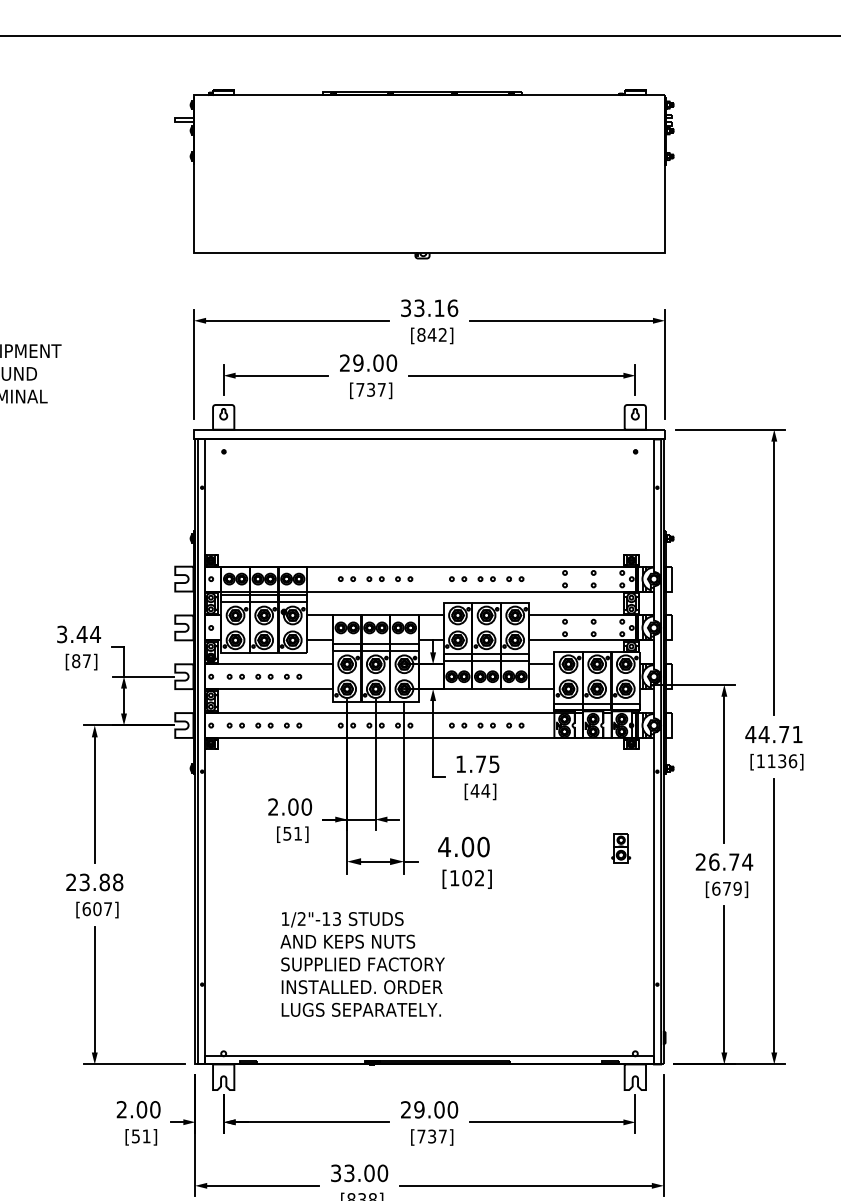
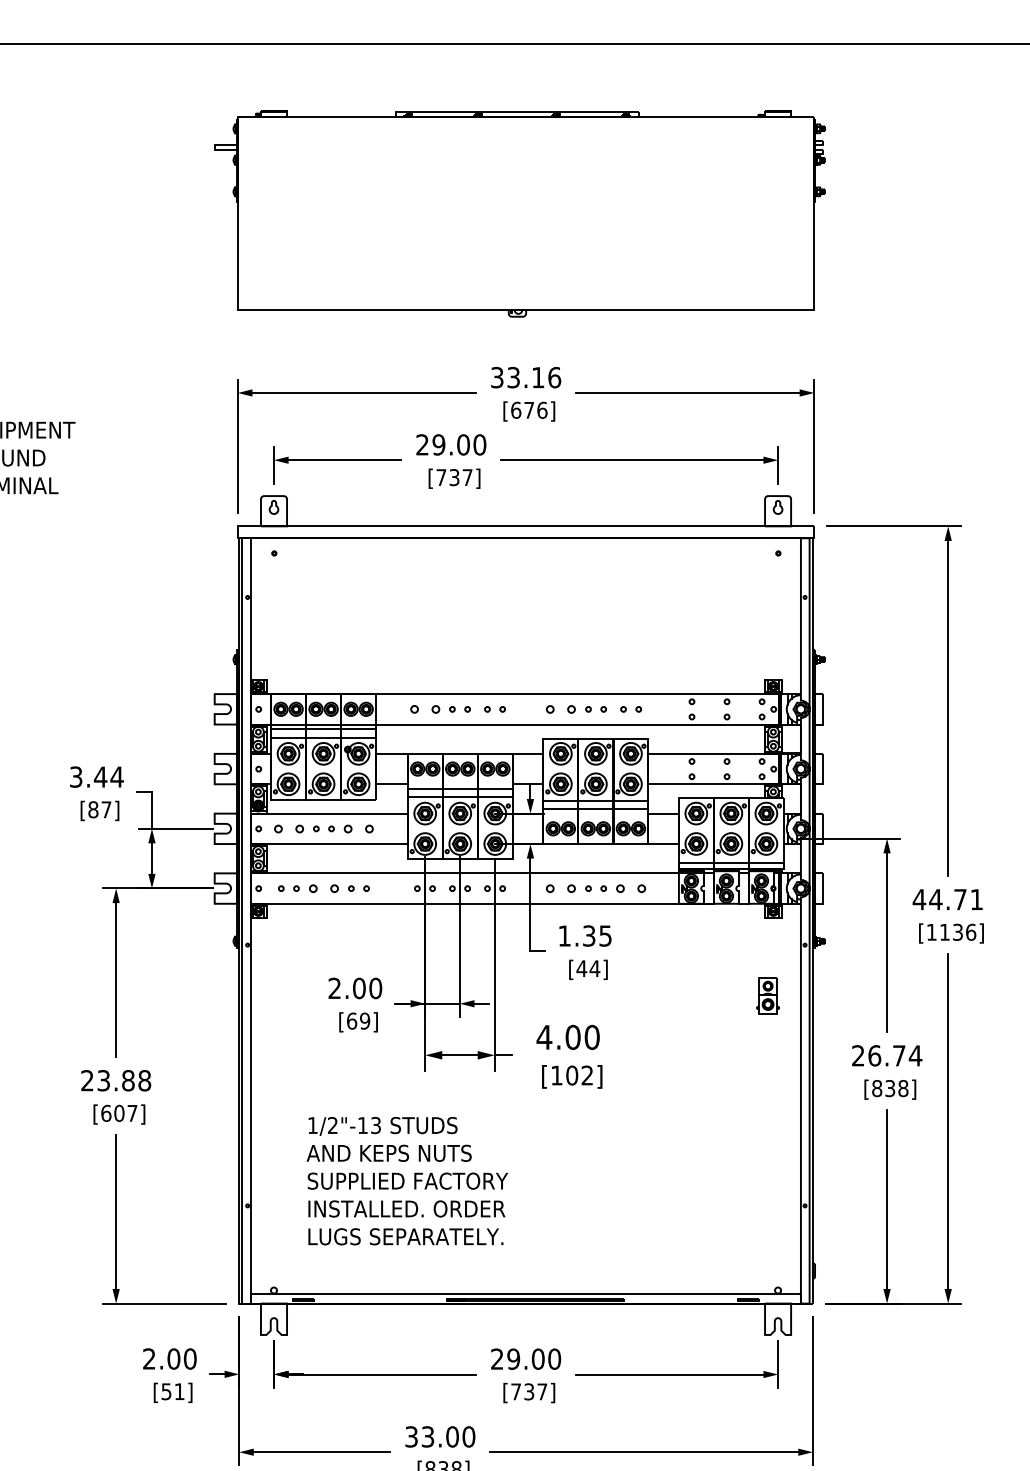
text: (432, 334) -> (529, 409), [842] -> [676]
part: (346, 578) -> (424, 708), size x1.4
part: (458, 578) -> (561, 708), size x1.4
part: (235, 676) -> (288, 828), size x1.4
part: (293, 676) -> (359, 828), size x1.4
part: (264, 725) -> (323, 888), size x1.4
part: (458, 725) -> (561, 888), size x1.4
part: (515, 725) -> (631, 888), size x1.4
text: (481, 764) -> (589, 936), 1.75 -> 1.35
text: (292, 833) -> (358, 1020), [51] -> [69]
part: (621, 848) -> (768, 996), moved
text: (726, 888) -> (889, 1088), [679] -> [838]
text: (362, 964) -> (407, 1181), moved

